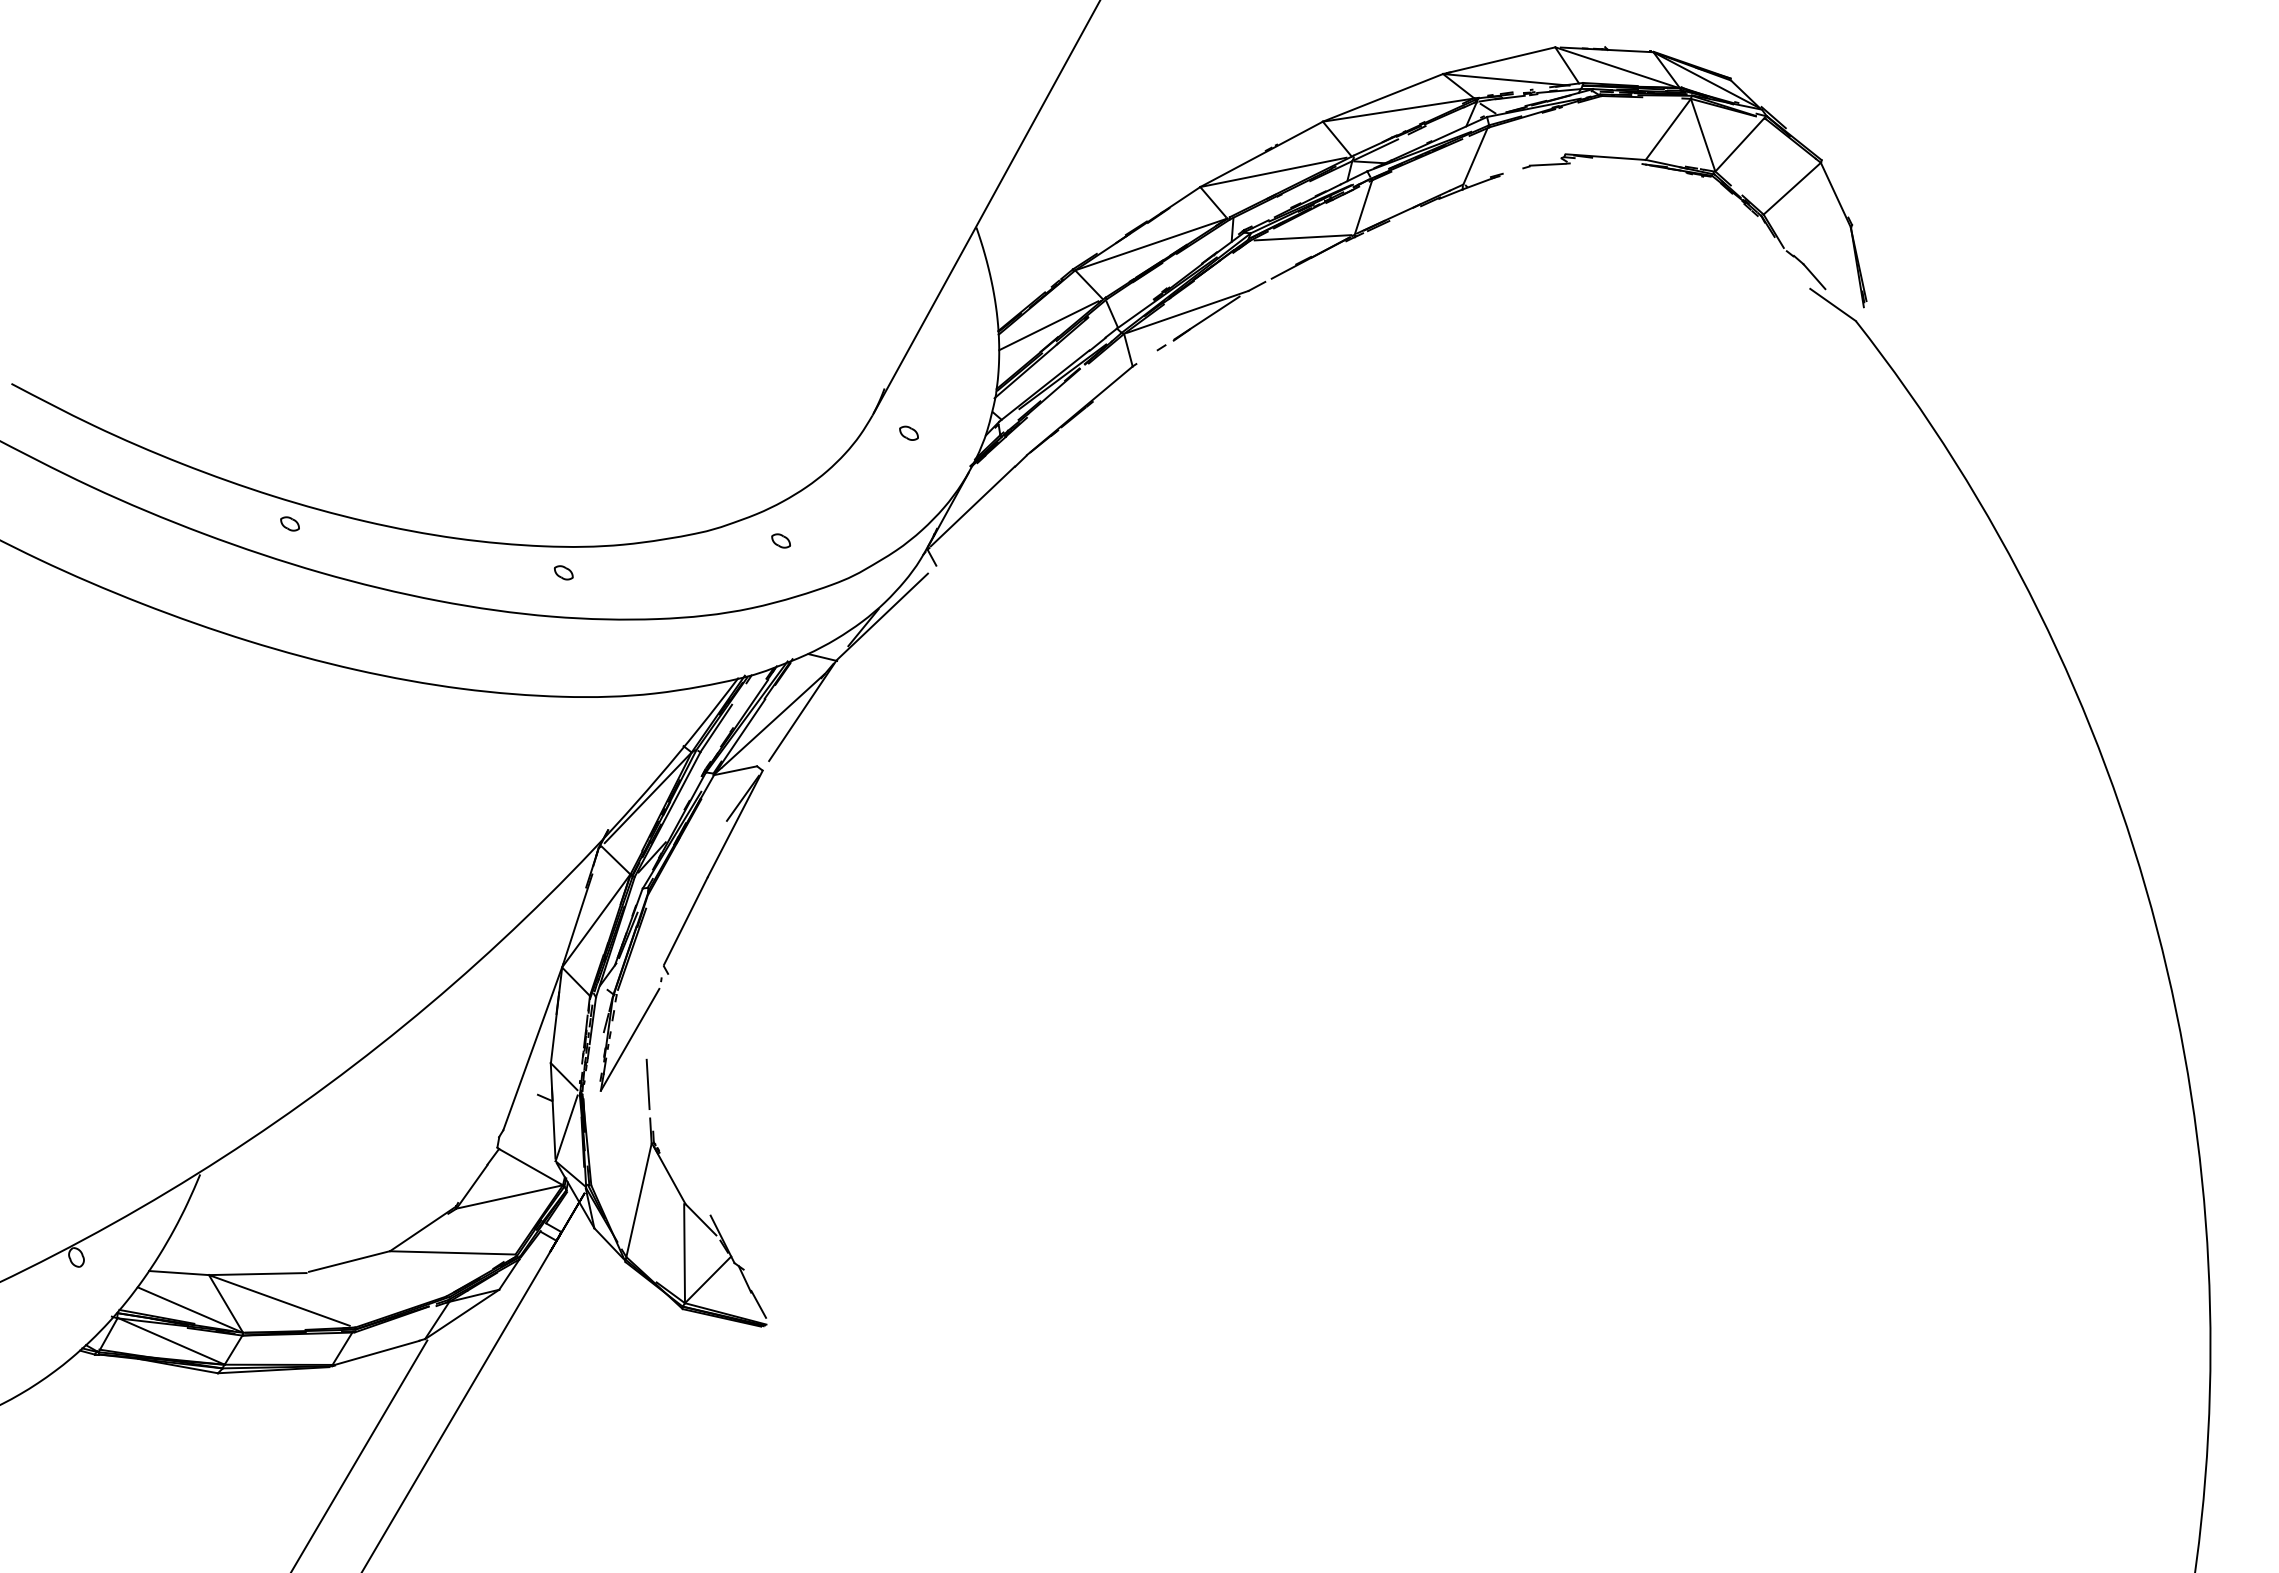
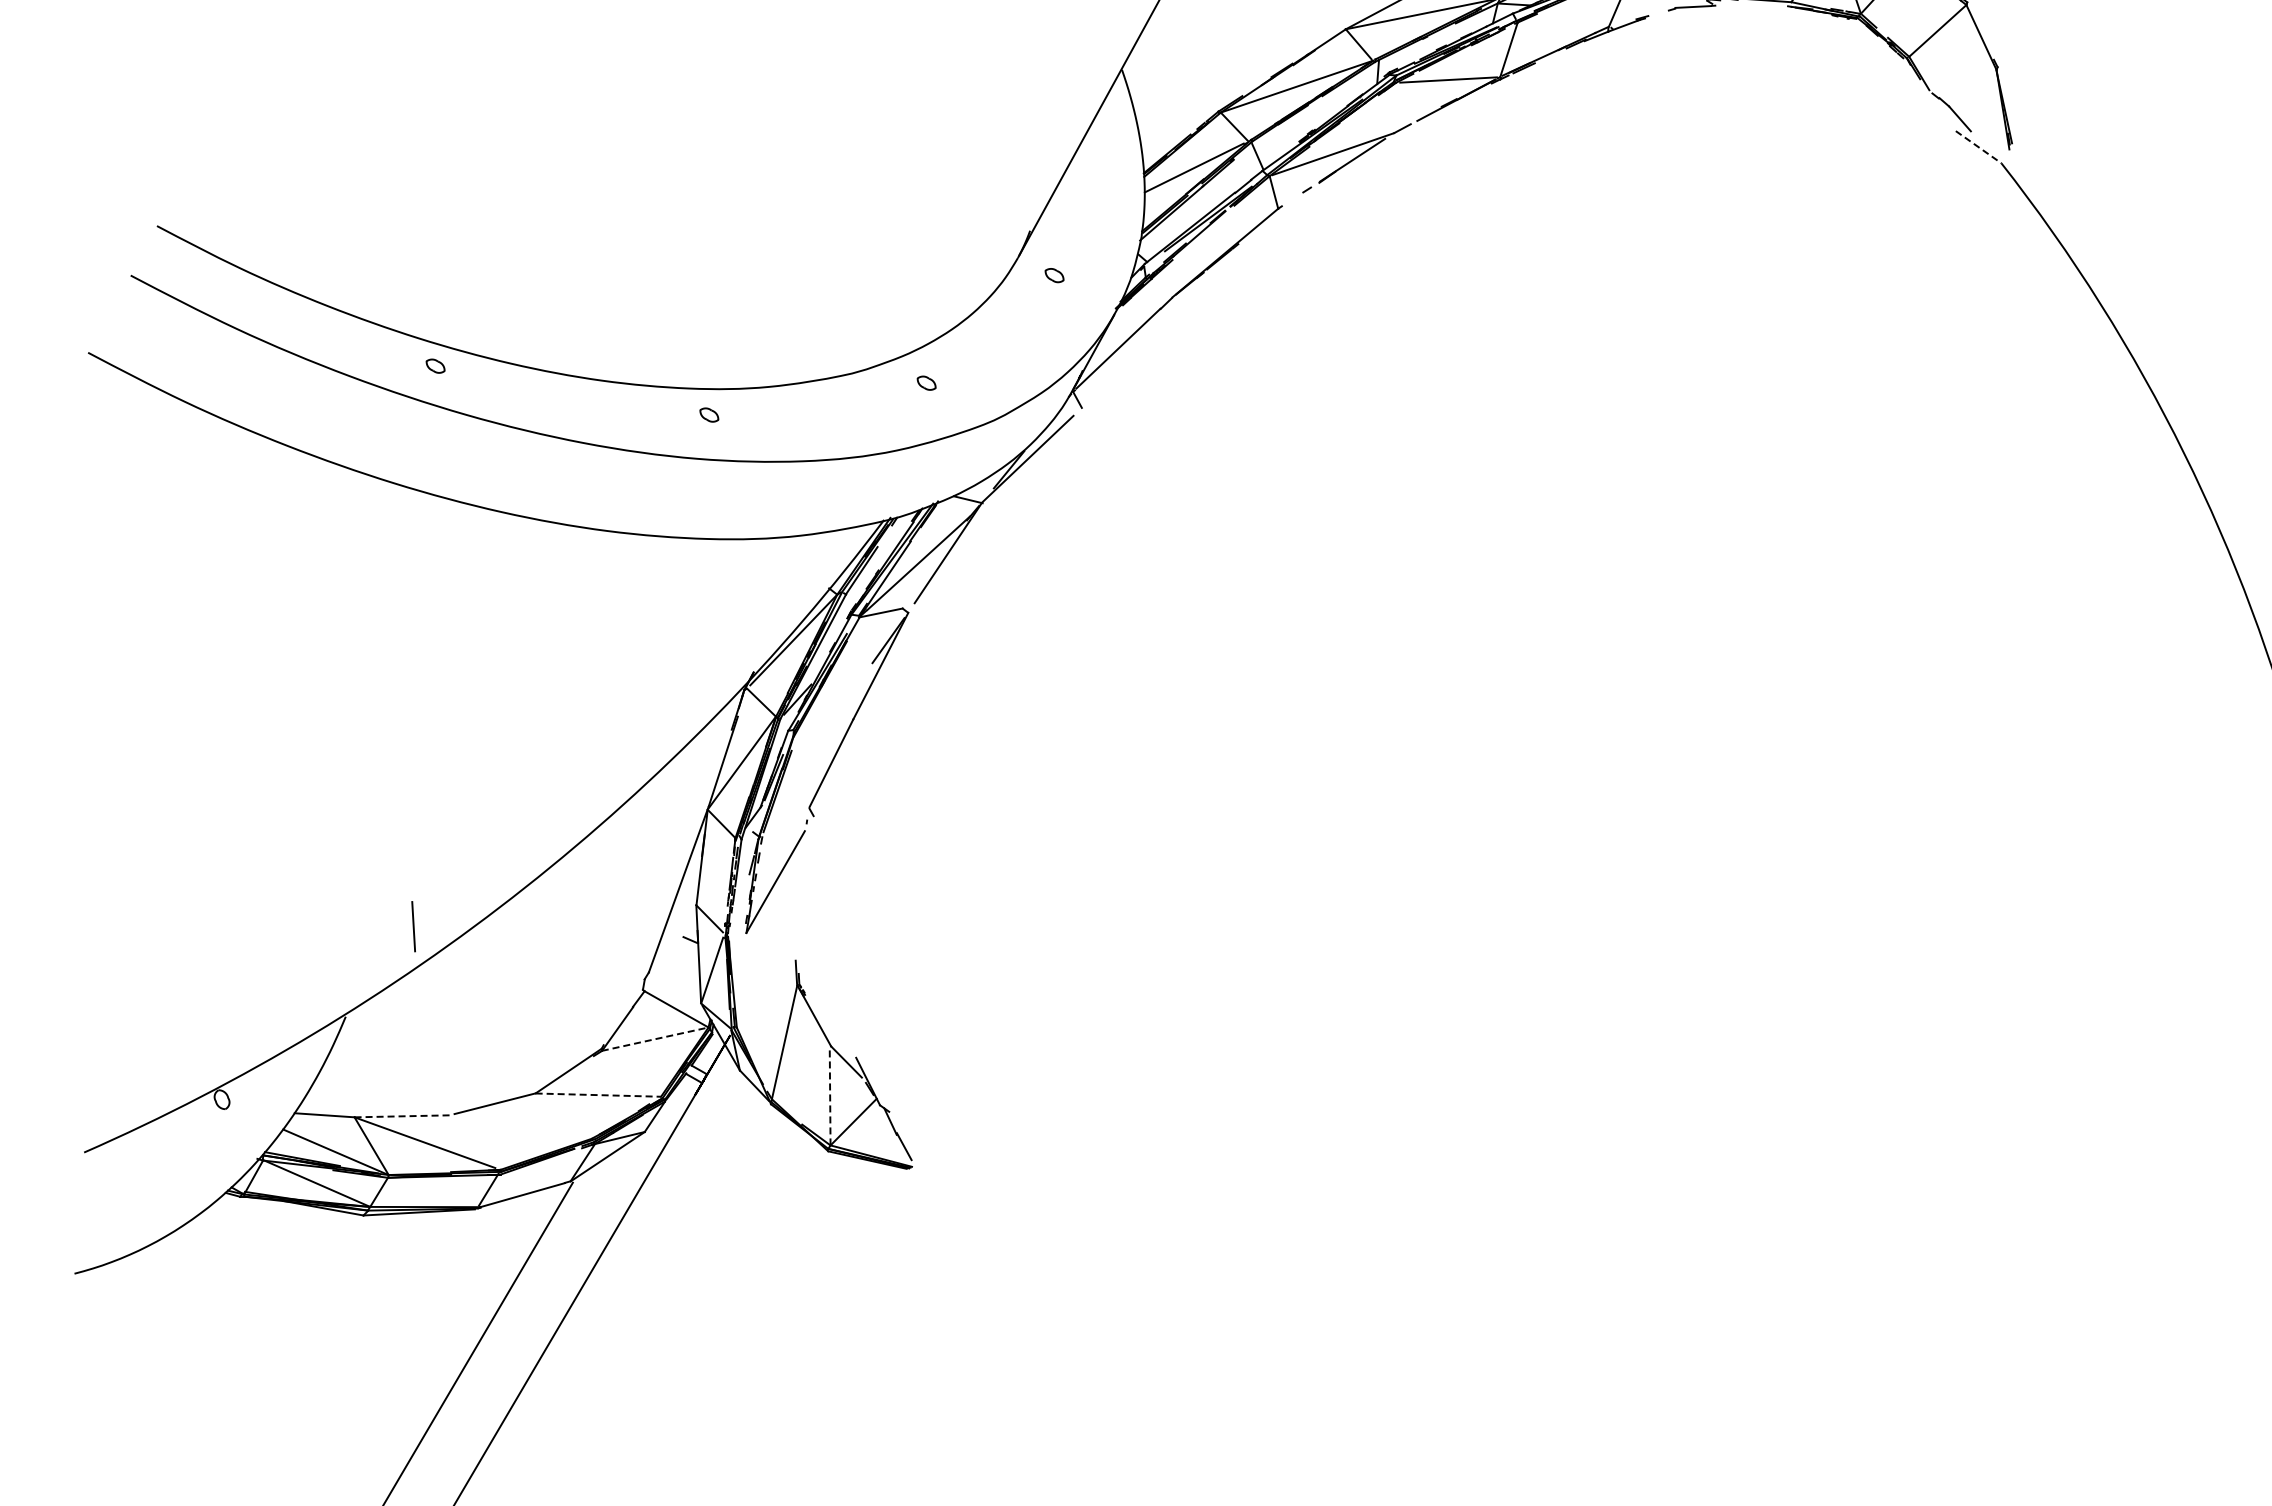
line: (1833, 305) -> (1979, 147), solid -> dashed
line: (647, 1083) -> (413, 925), moved
line: (509, 1196) -> (655, 1038), solid -> dashed
line: (452, 1252) -> (598, 1094), solid -> dashed
line: (684, 1253) -> (830, 1095), solid -> dashed
line: (257, 1274) -> (403, 1116), solid -> dashed

